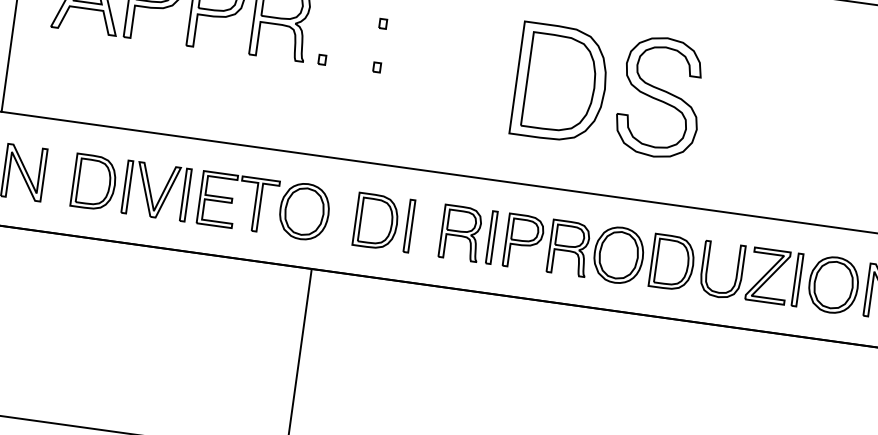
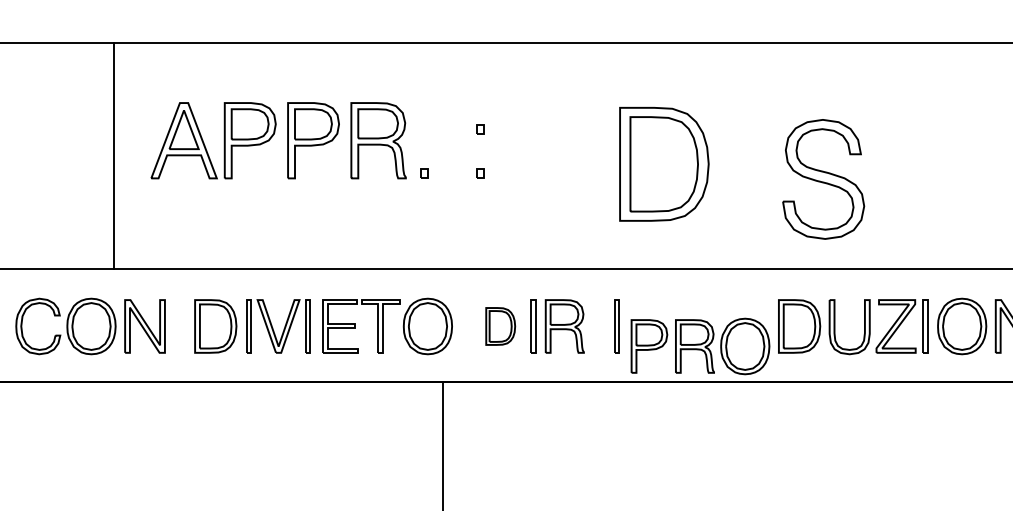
part: (660, 97) -> (823, 179), moved
part: (376, 221) -> (500, 326), size x0.7
part: (460, 233) -> (564, 326), moved
part: (574, 249) -> (700, 346), moved

